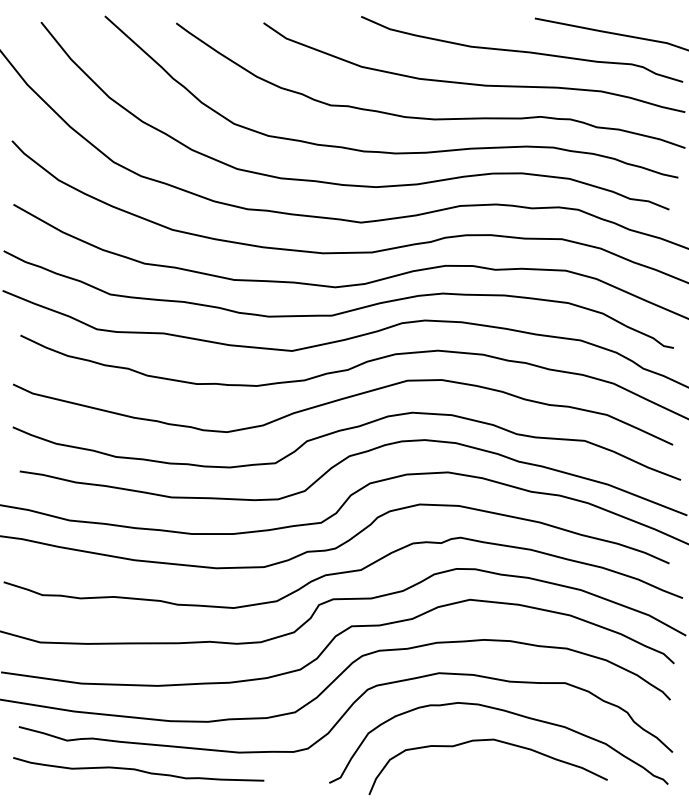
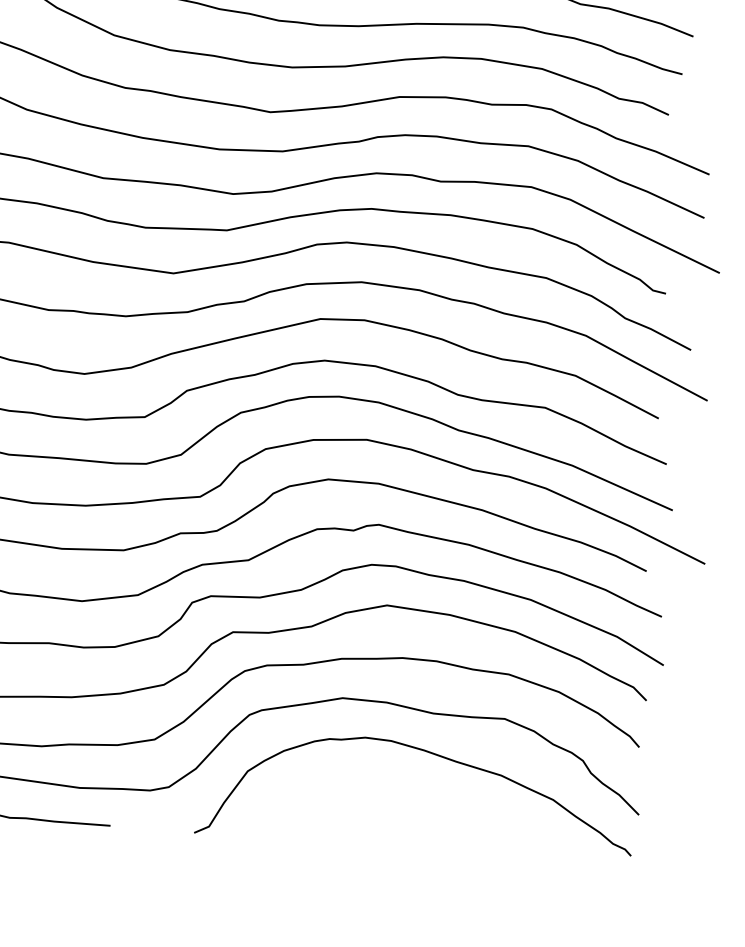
part: (482, 741) -> (394, 788), removed

